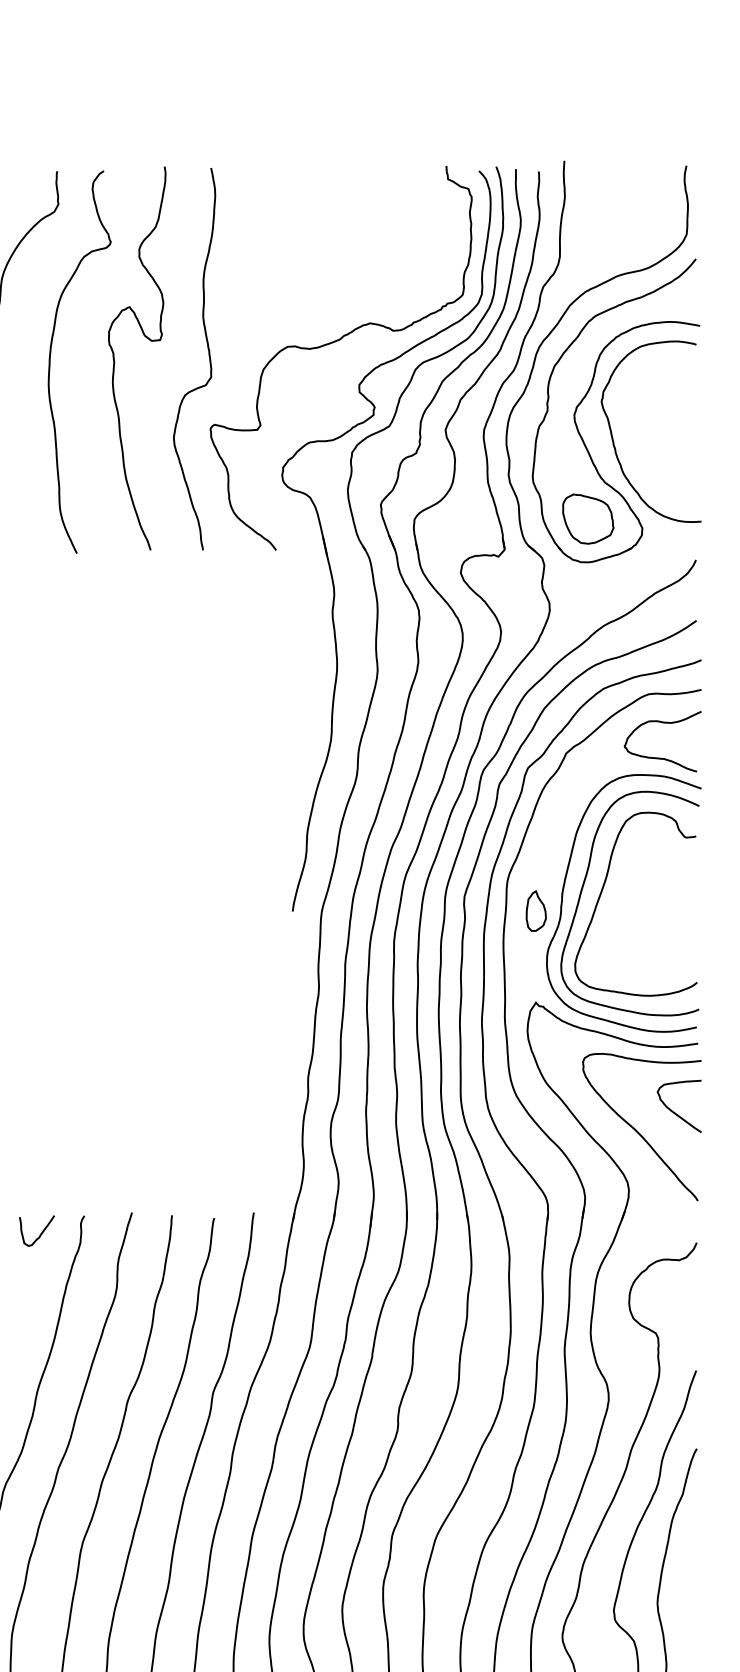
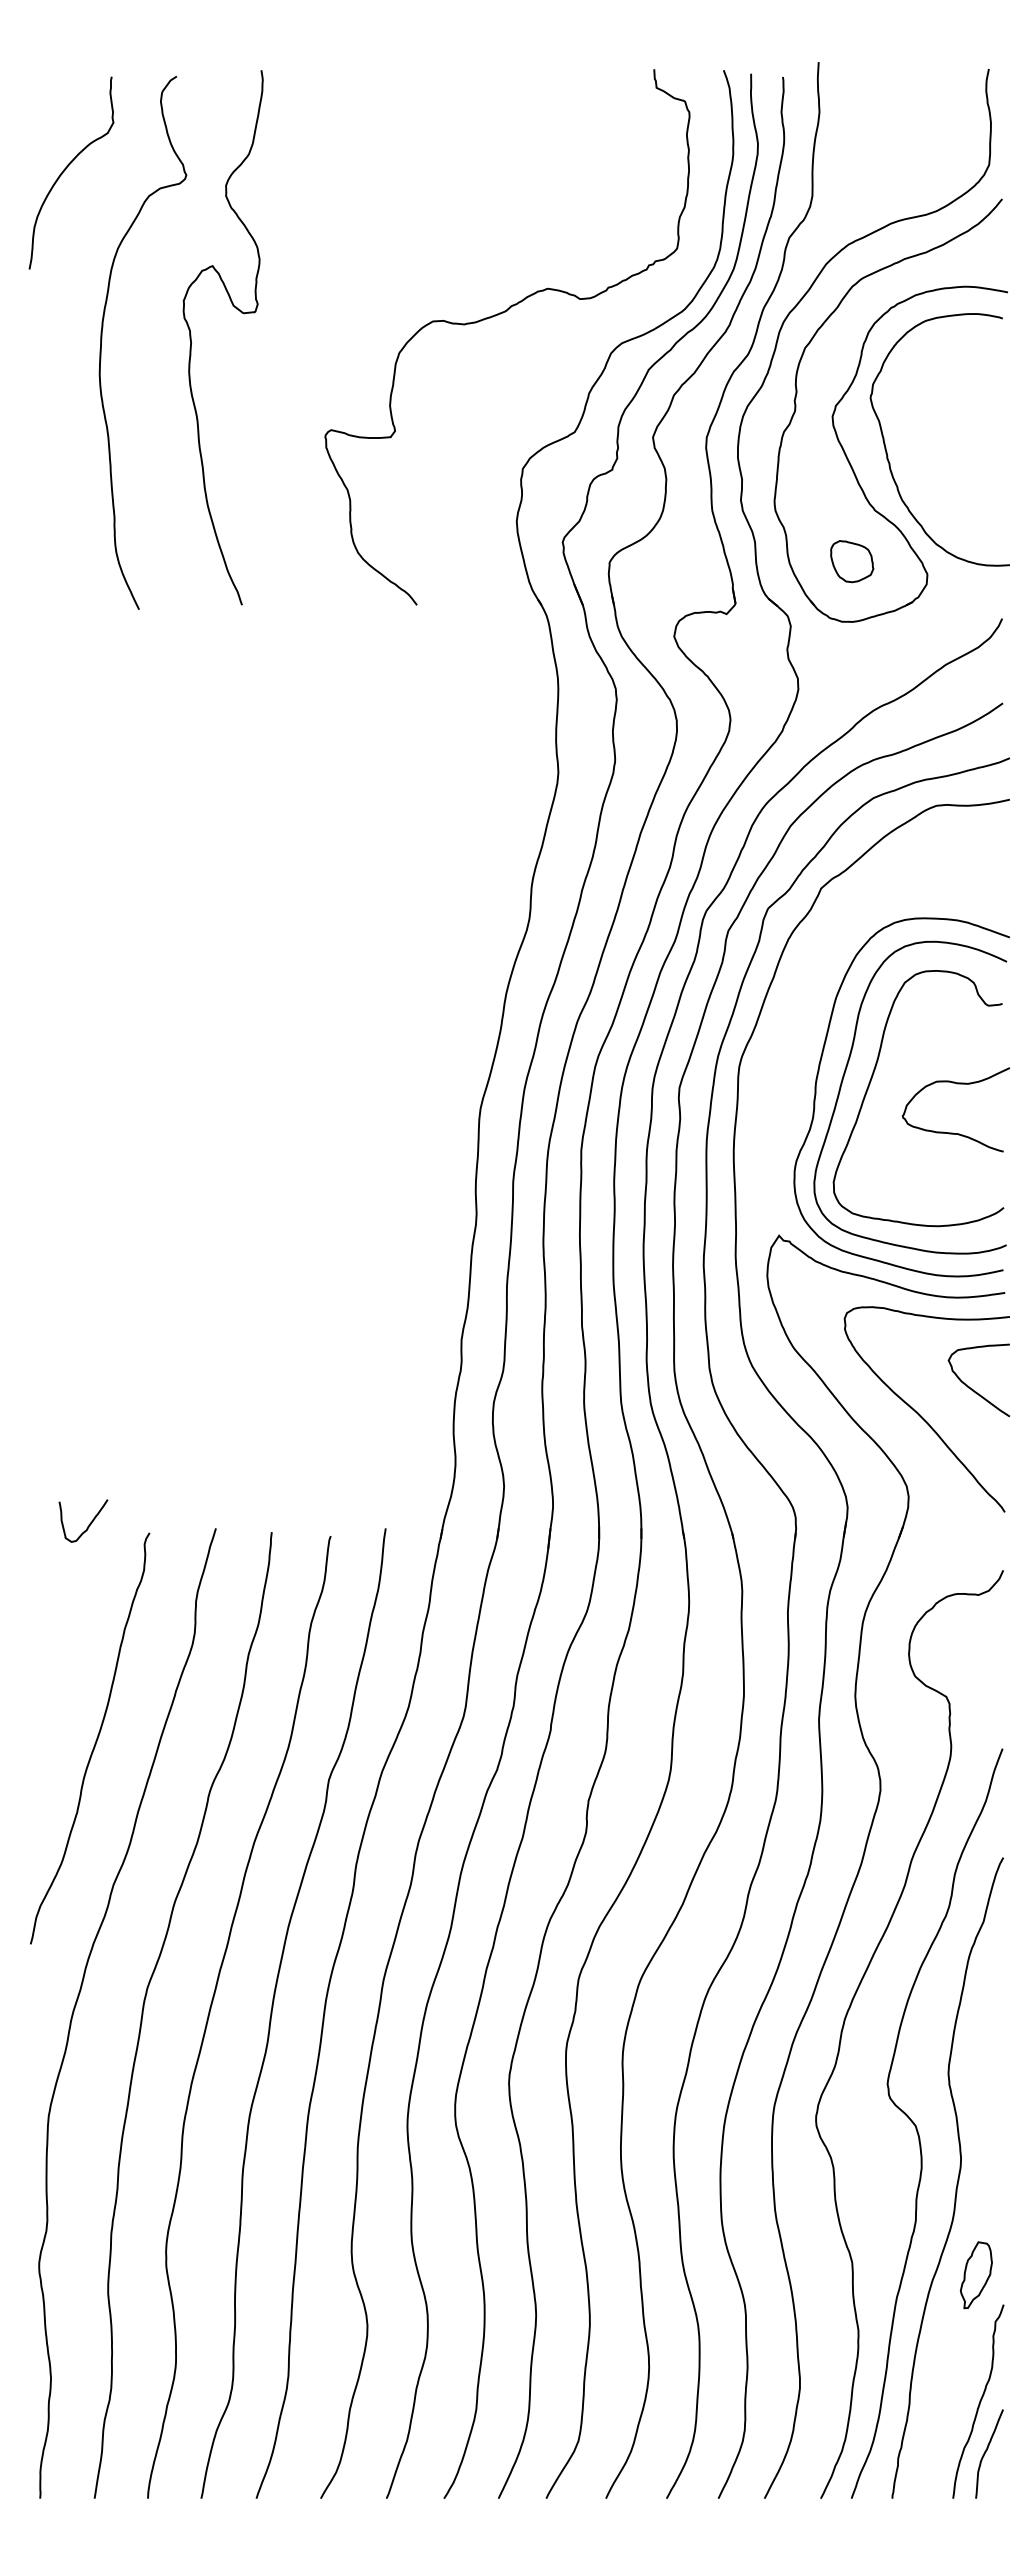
curve: (209, 358) -> (323, 337), removed
part: (588, 519) -> (852, 561), size x0.6
part: (327, 553) -> (488, 609), removed
curve: (661, 757) -> (953, 1132), moved
part: (536, 910) -> (779, 1107), removed
curve: (41, 1232) -> (89, 1523), moved

